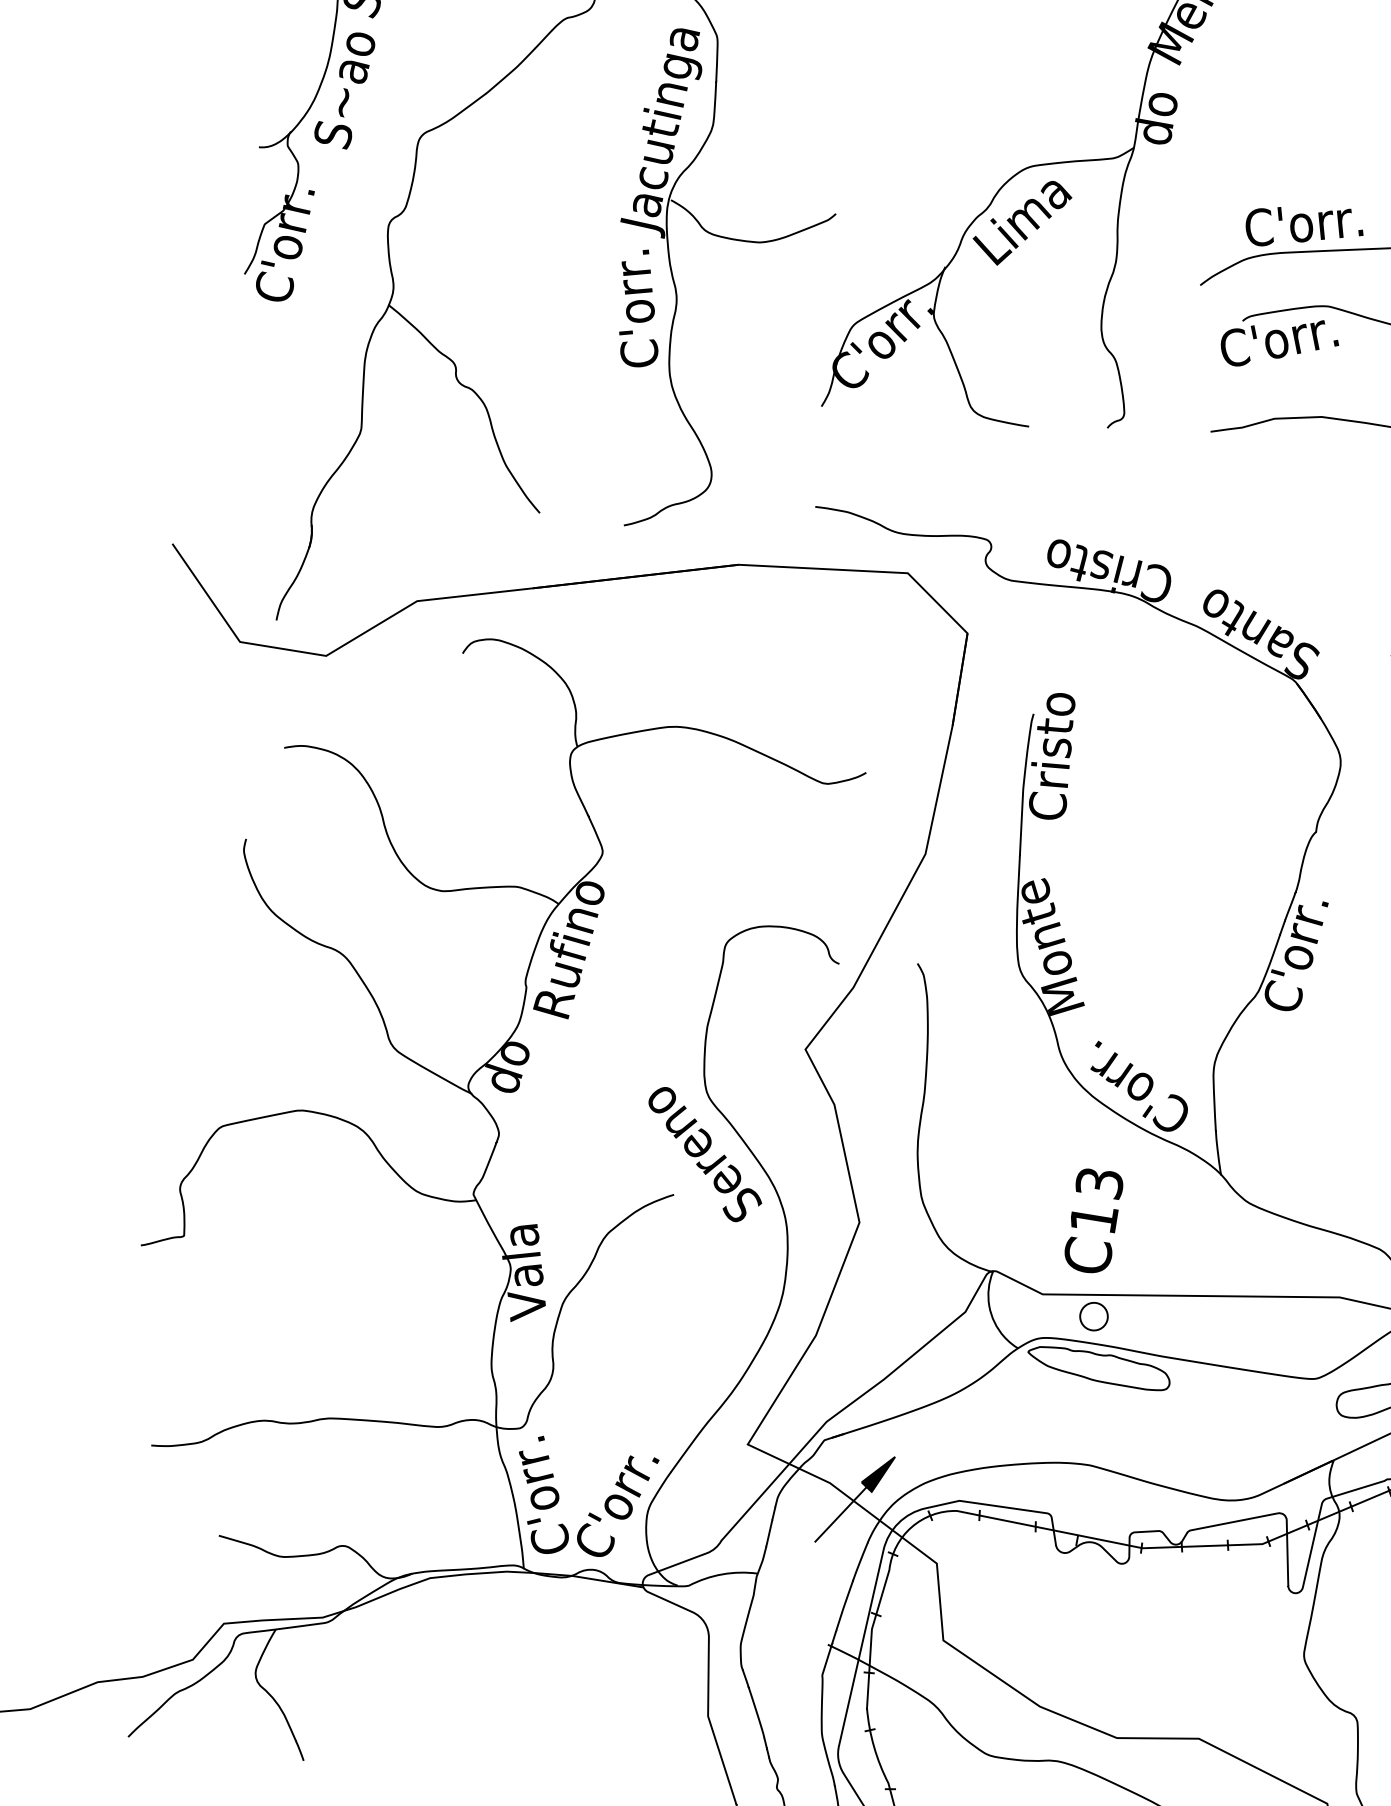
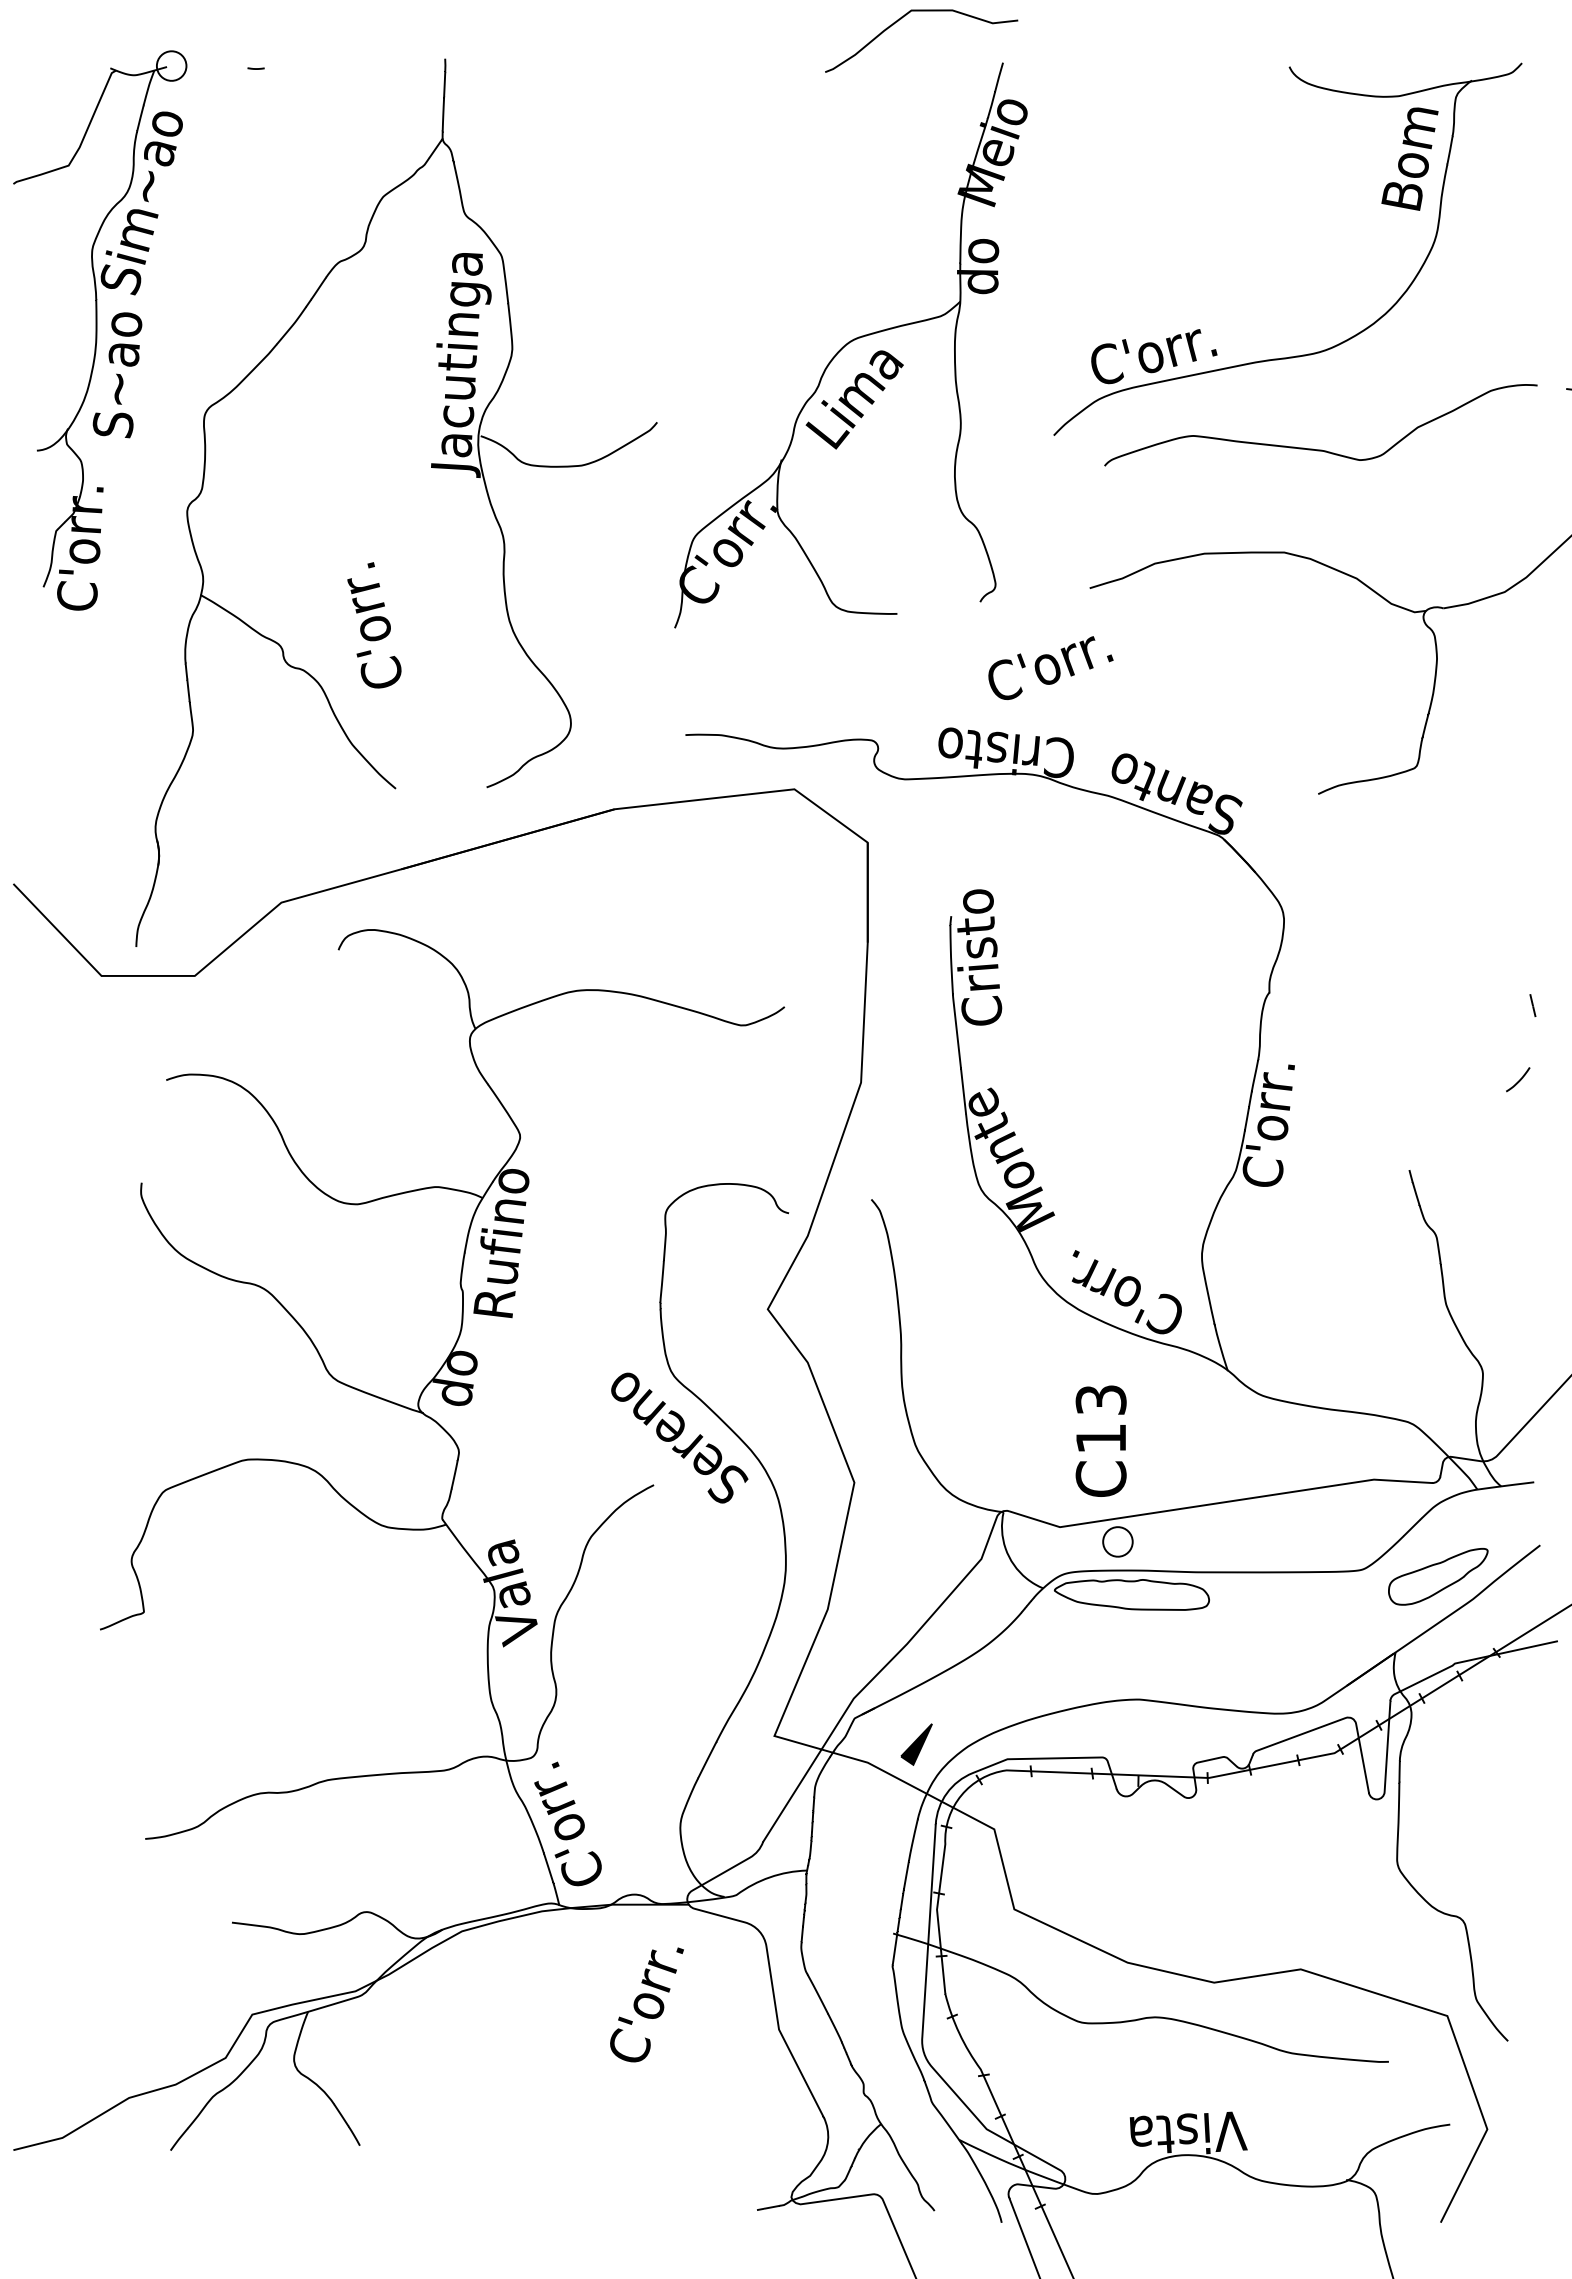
text: (639, 308) -> (374, 625), moved
text: (1279, 342) -> (1050, 667), moved
text: (616, 1505) -> (646, 2004), moved
line: (840, 1514) -> (884, 1793), removed

